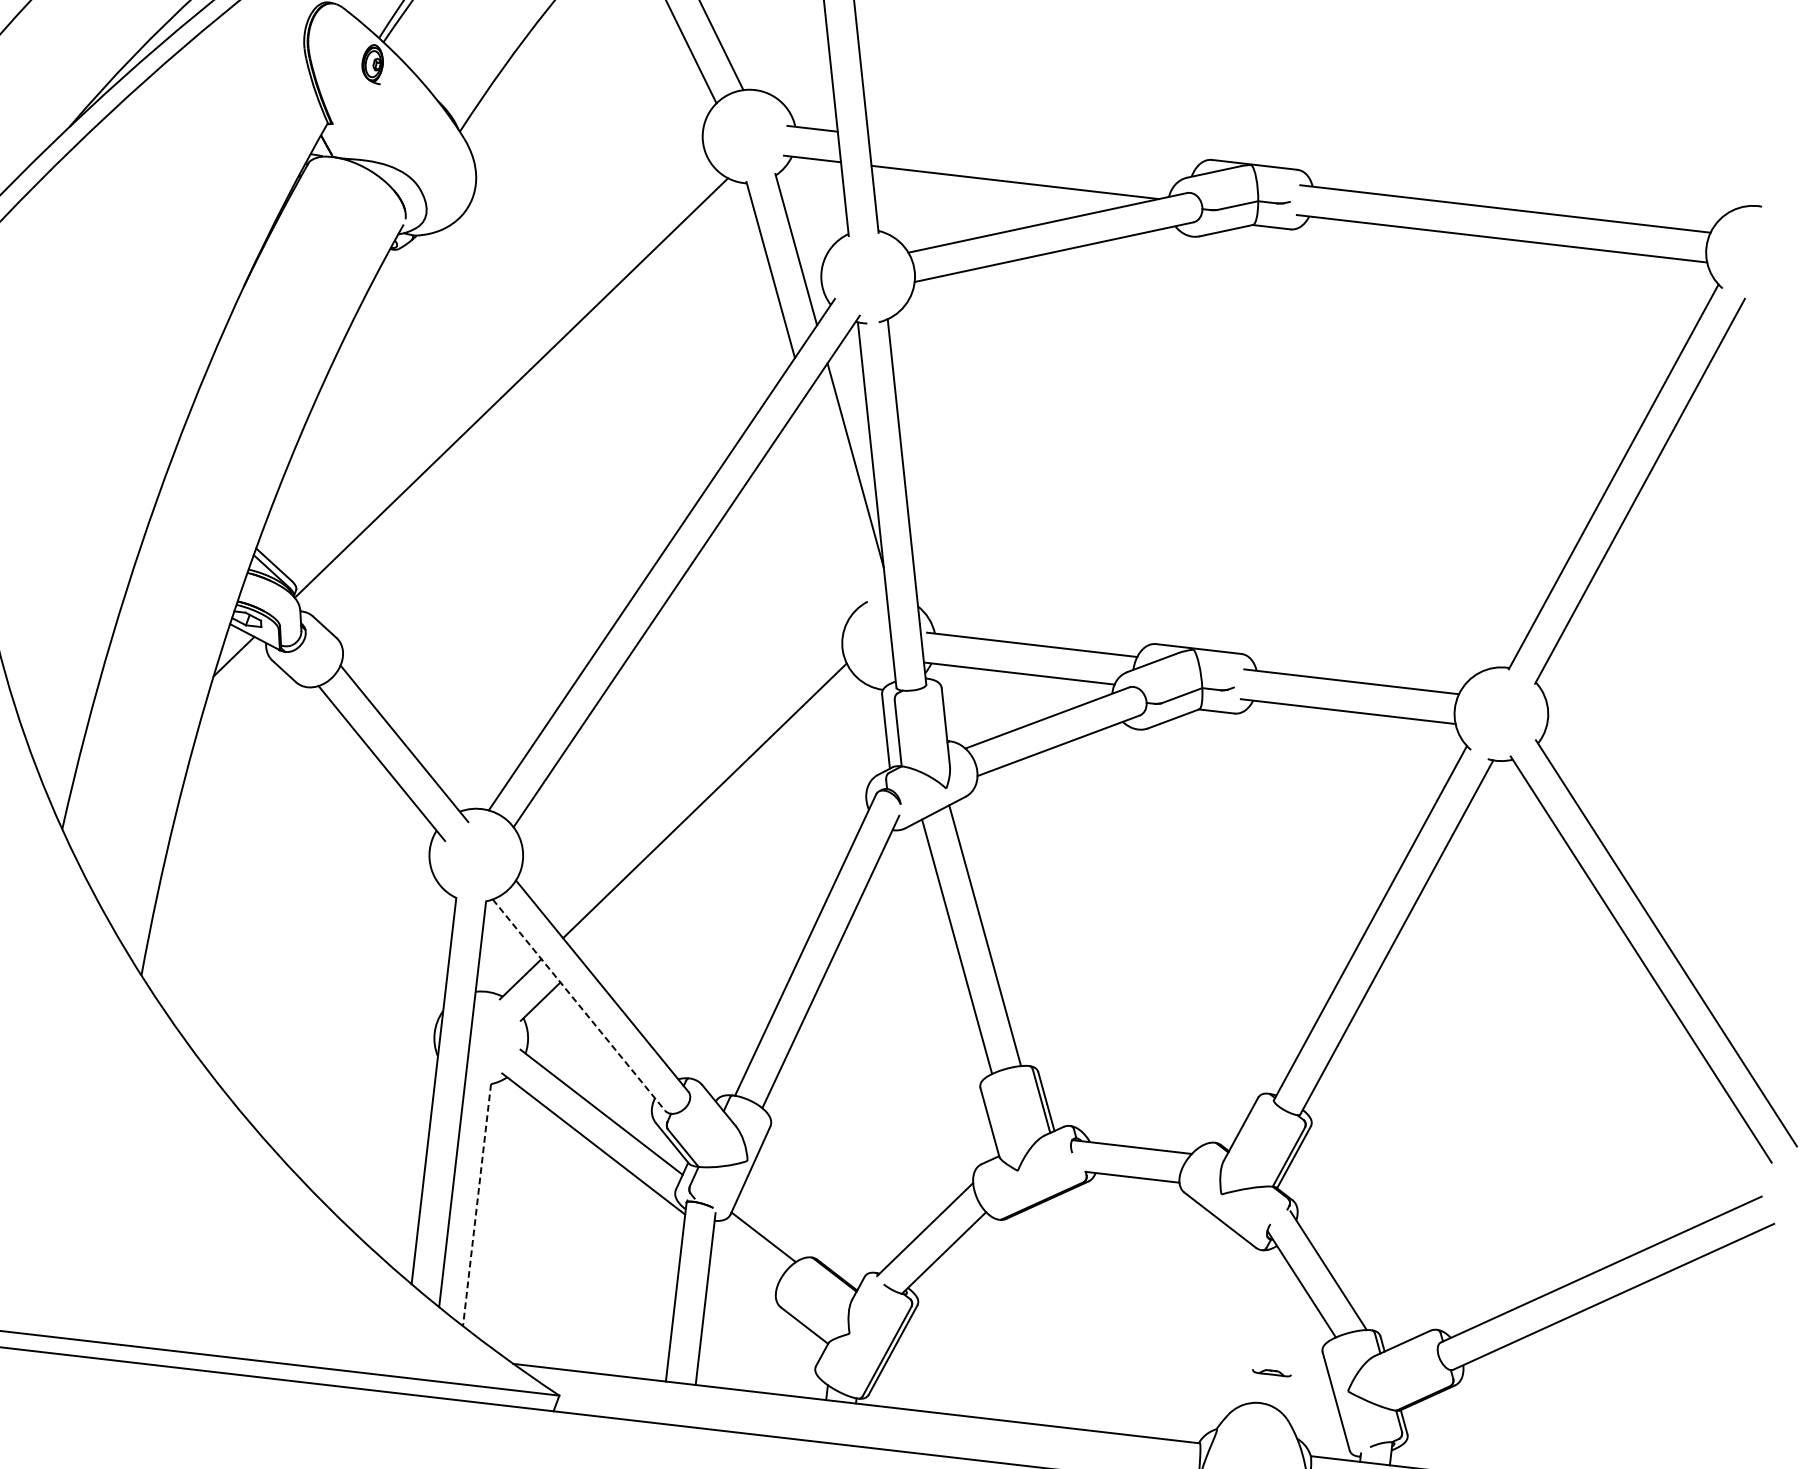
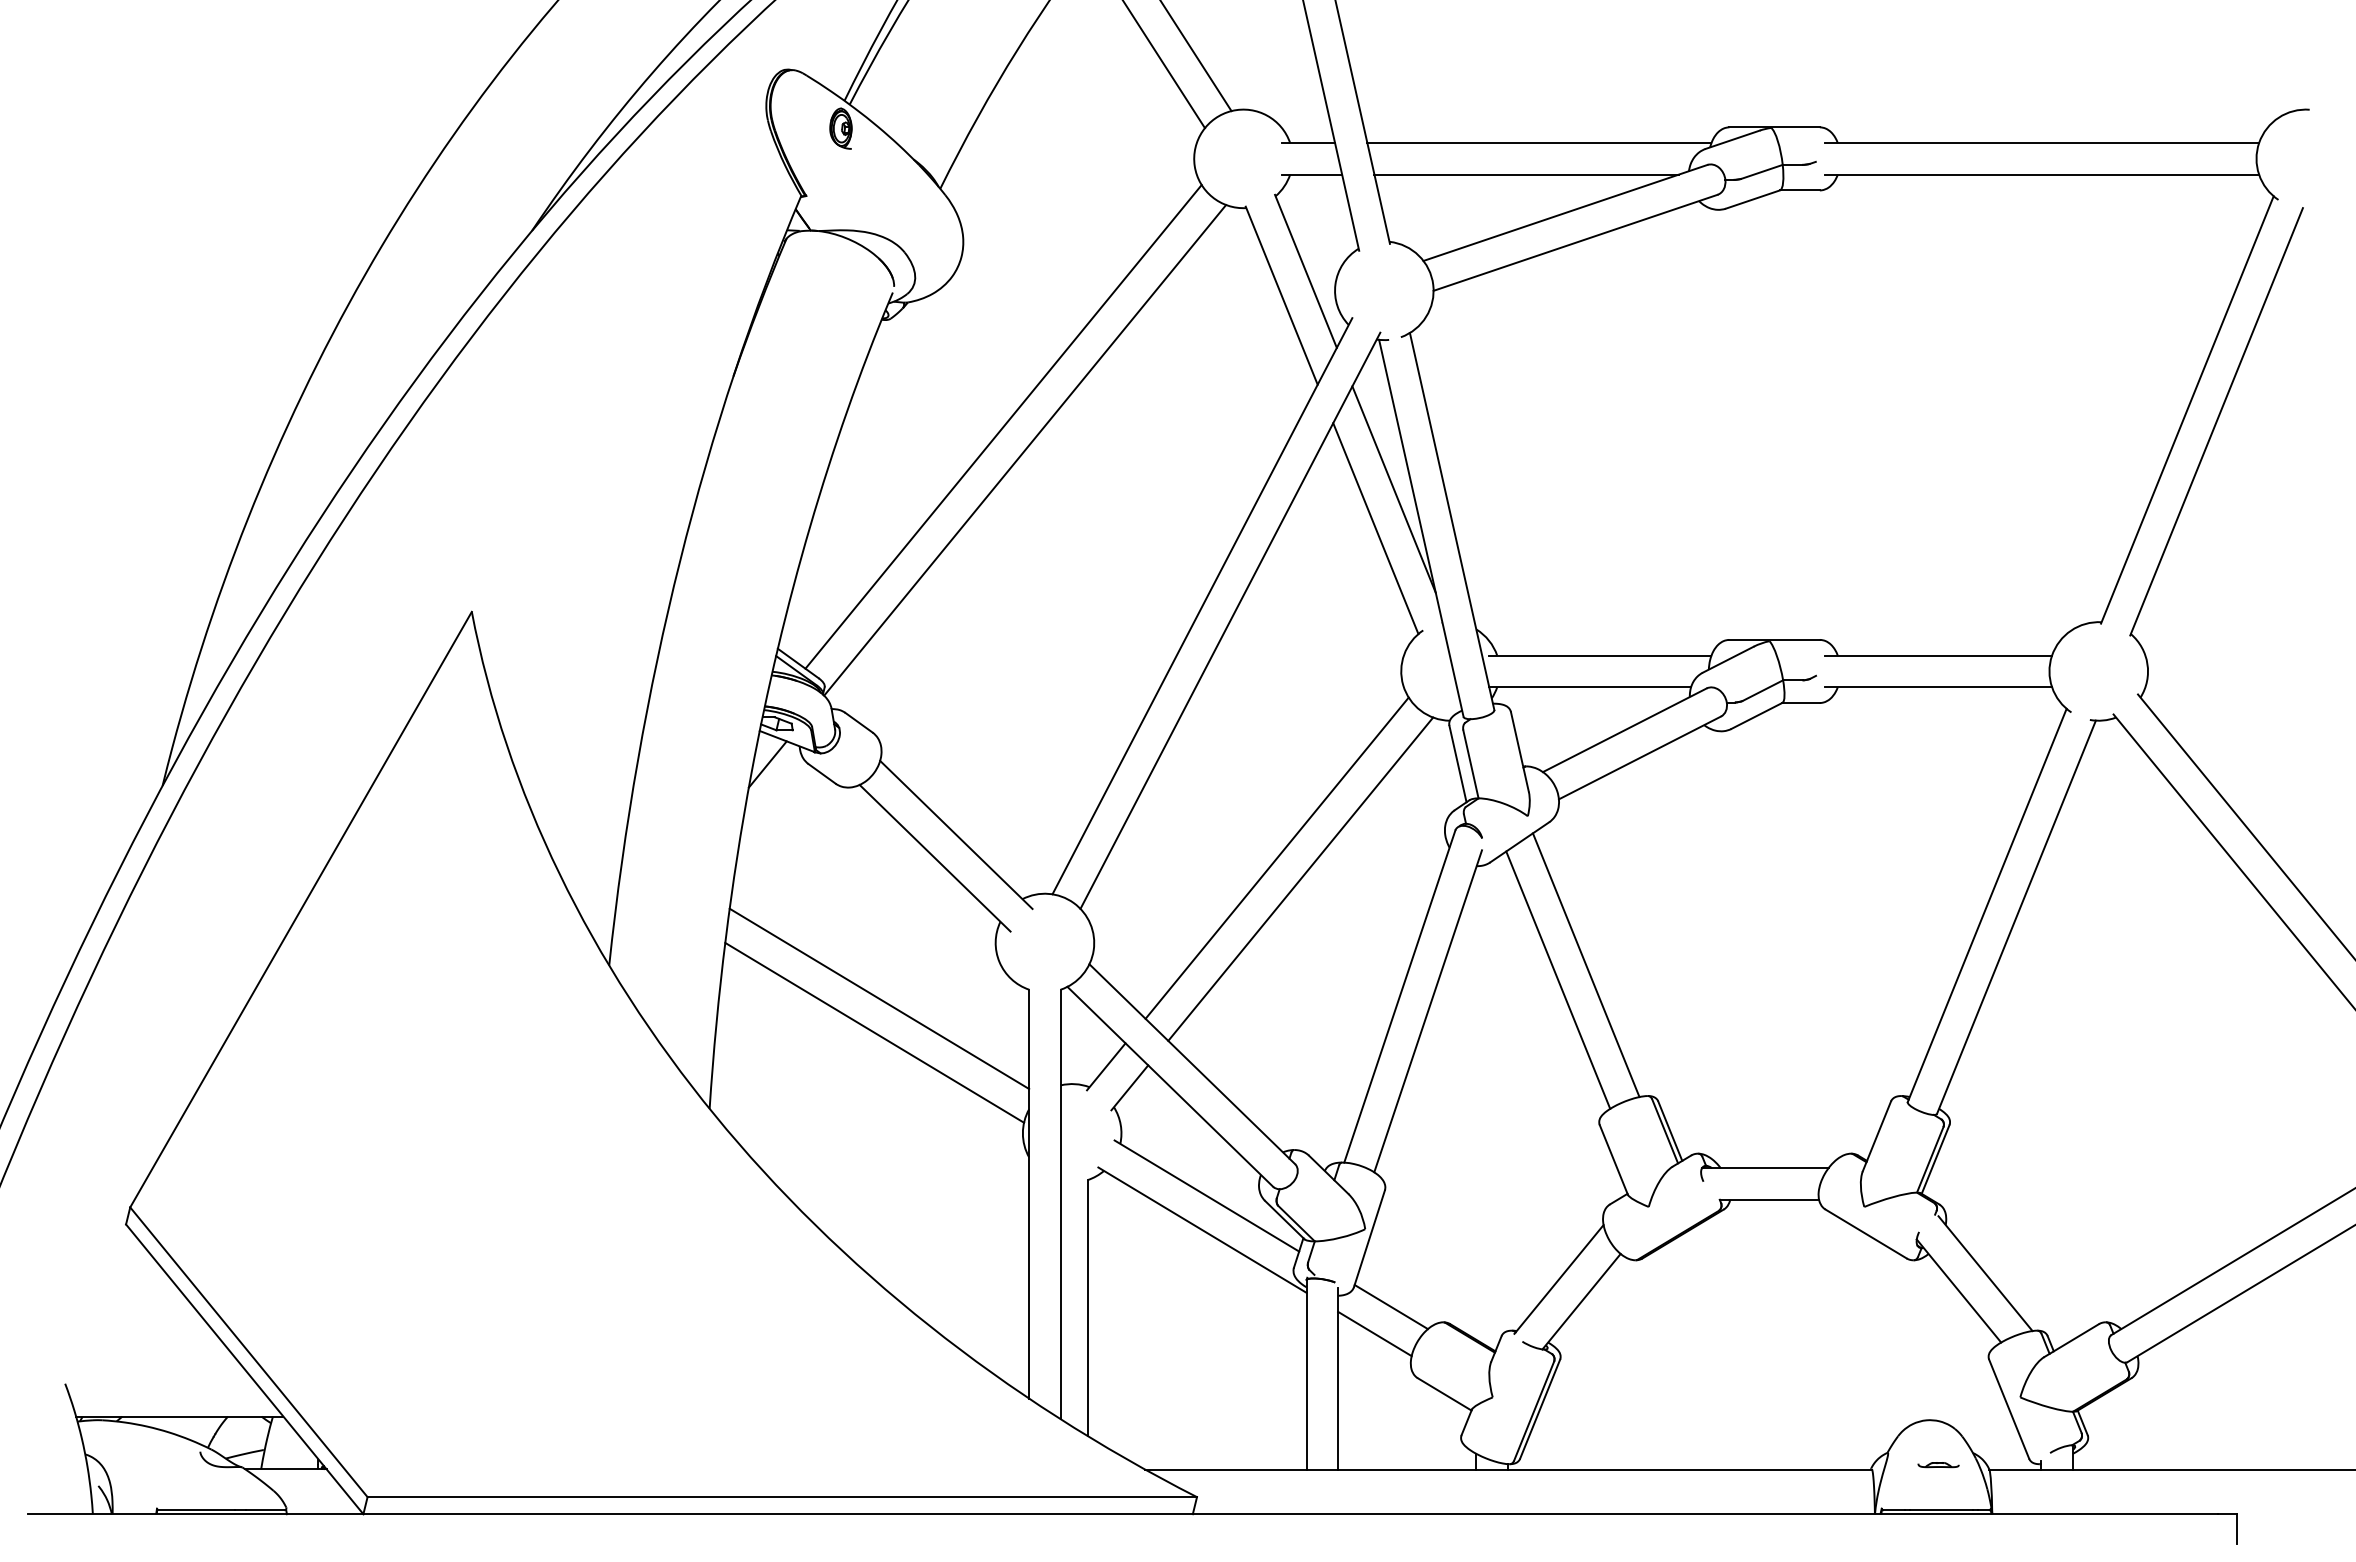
line: (1030, 154) -> (1539, 143), added
line: (493, 363) -> (1003, 426), added
line: (833, 500) -> (1375, 528), added
line: (724, 822) -> (1300, 878), added
line: (313, 889) -> (879, 998), added
line: (305, 921) -> (874, 1032), added
line: (579, 1005) -> (1170, 1087), dashed -> solid
line: (476, 1205) -> (1087, 1308), dashed -> solid
line: (744, 1260) -> (1374, 1333), added
part: (1271, 1373) -> (1938, 1465), moved

